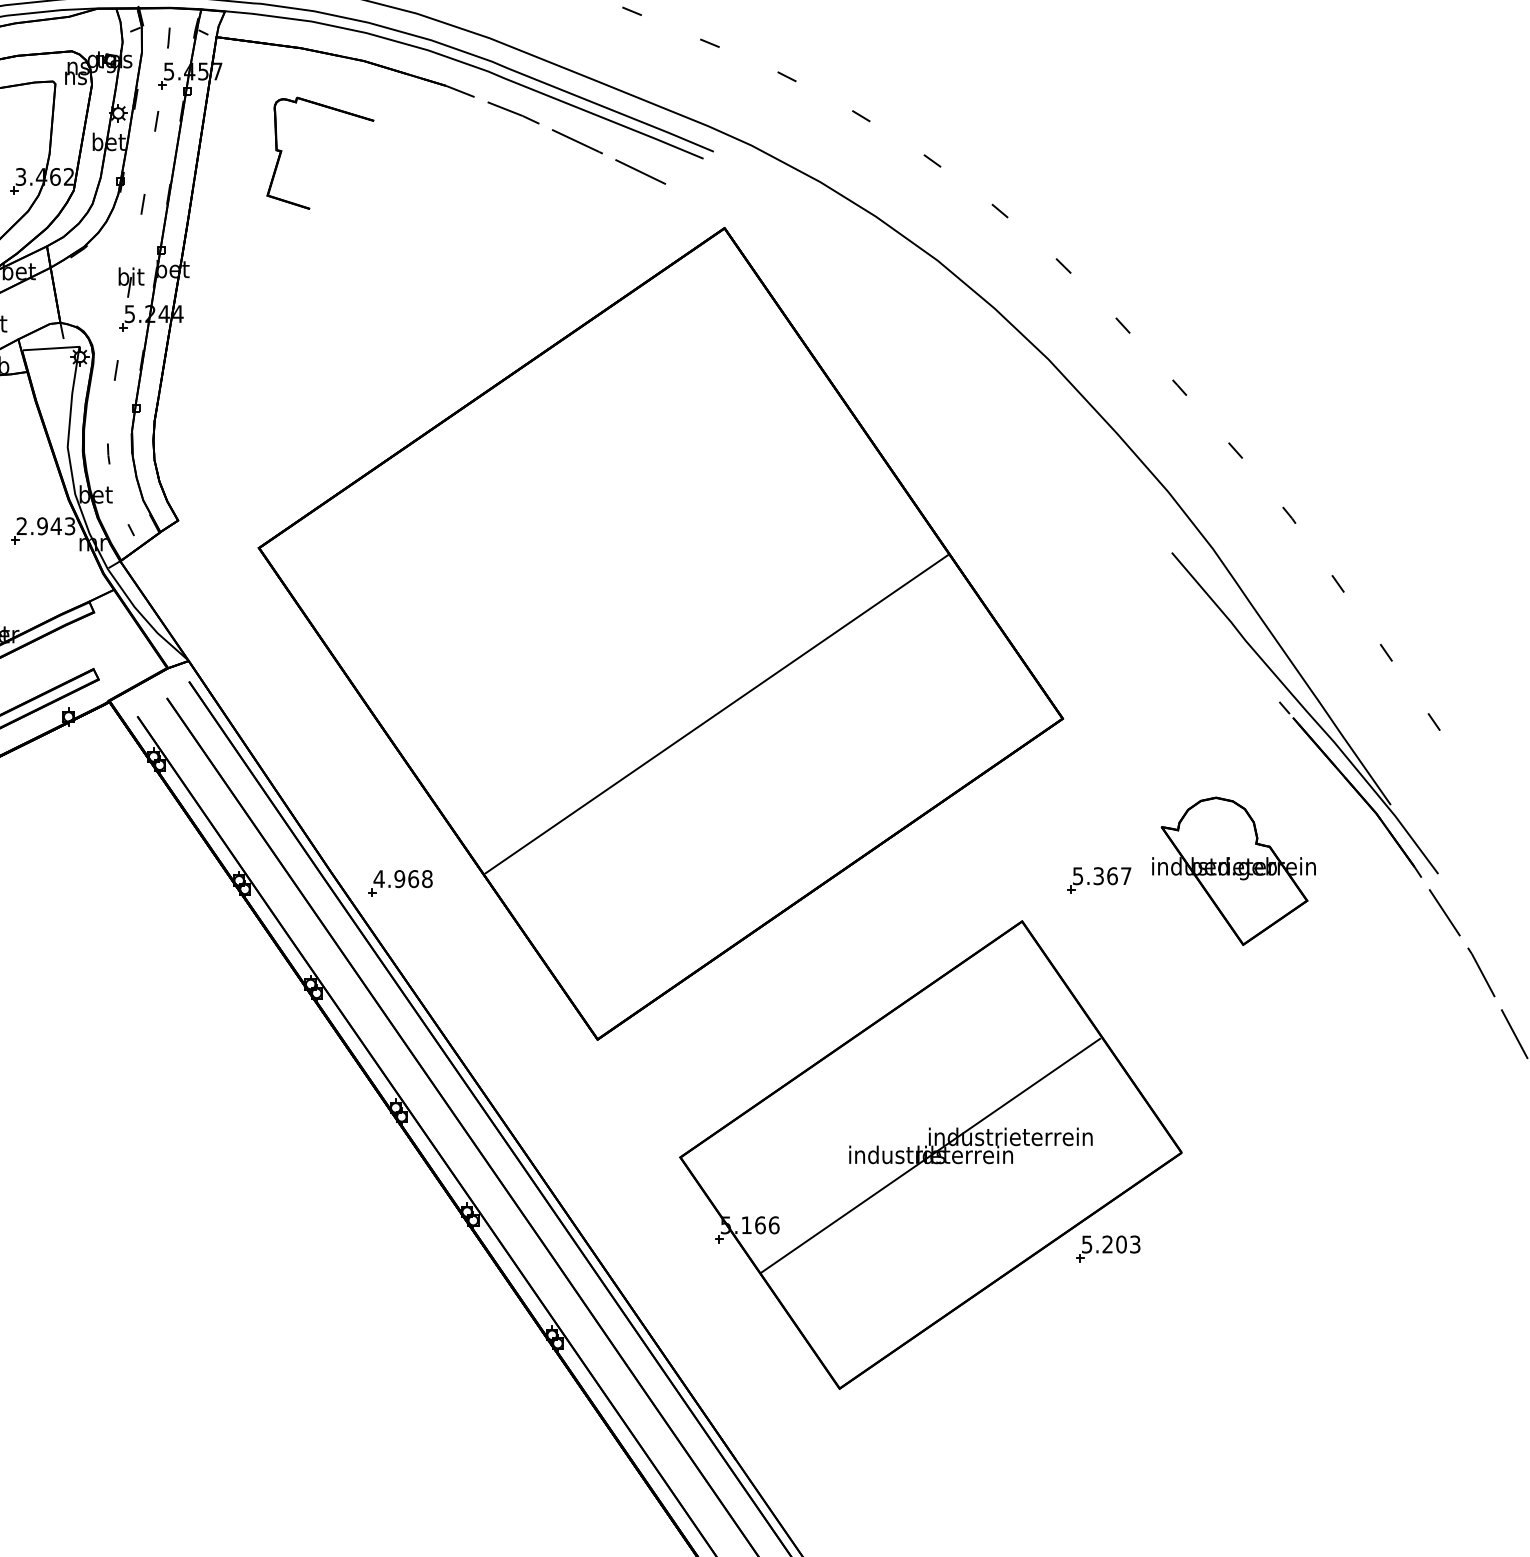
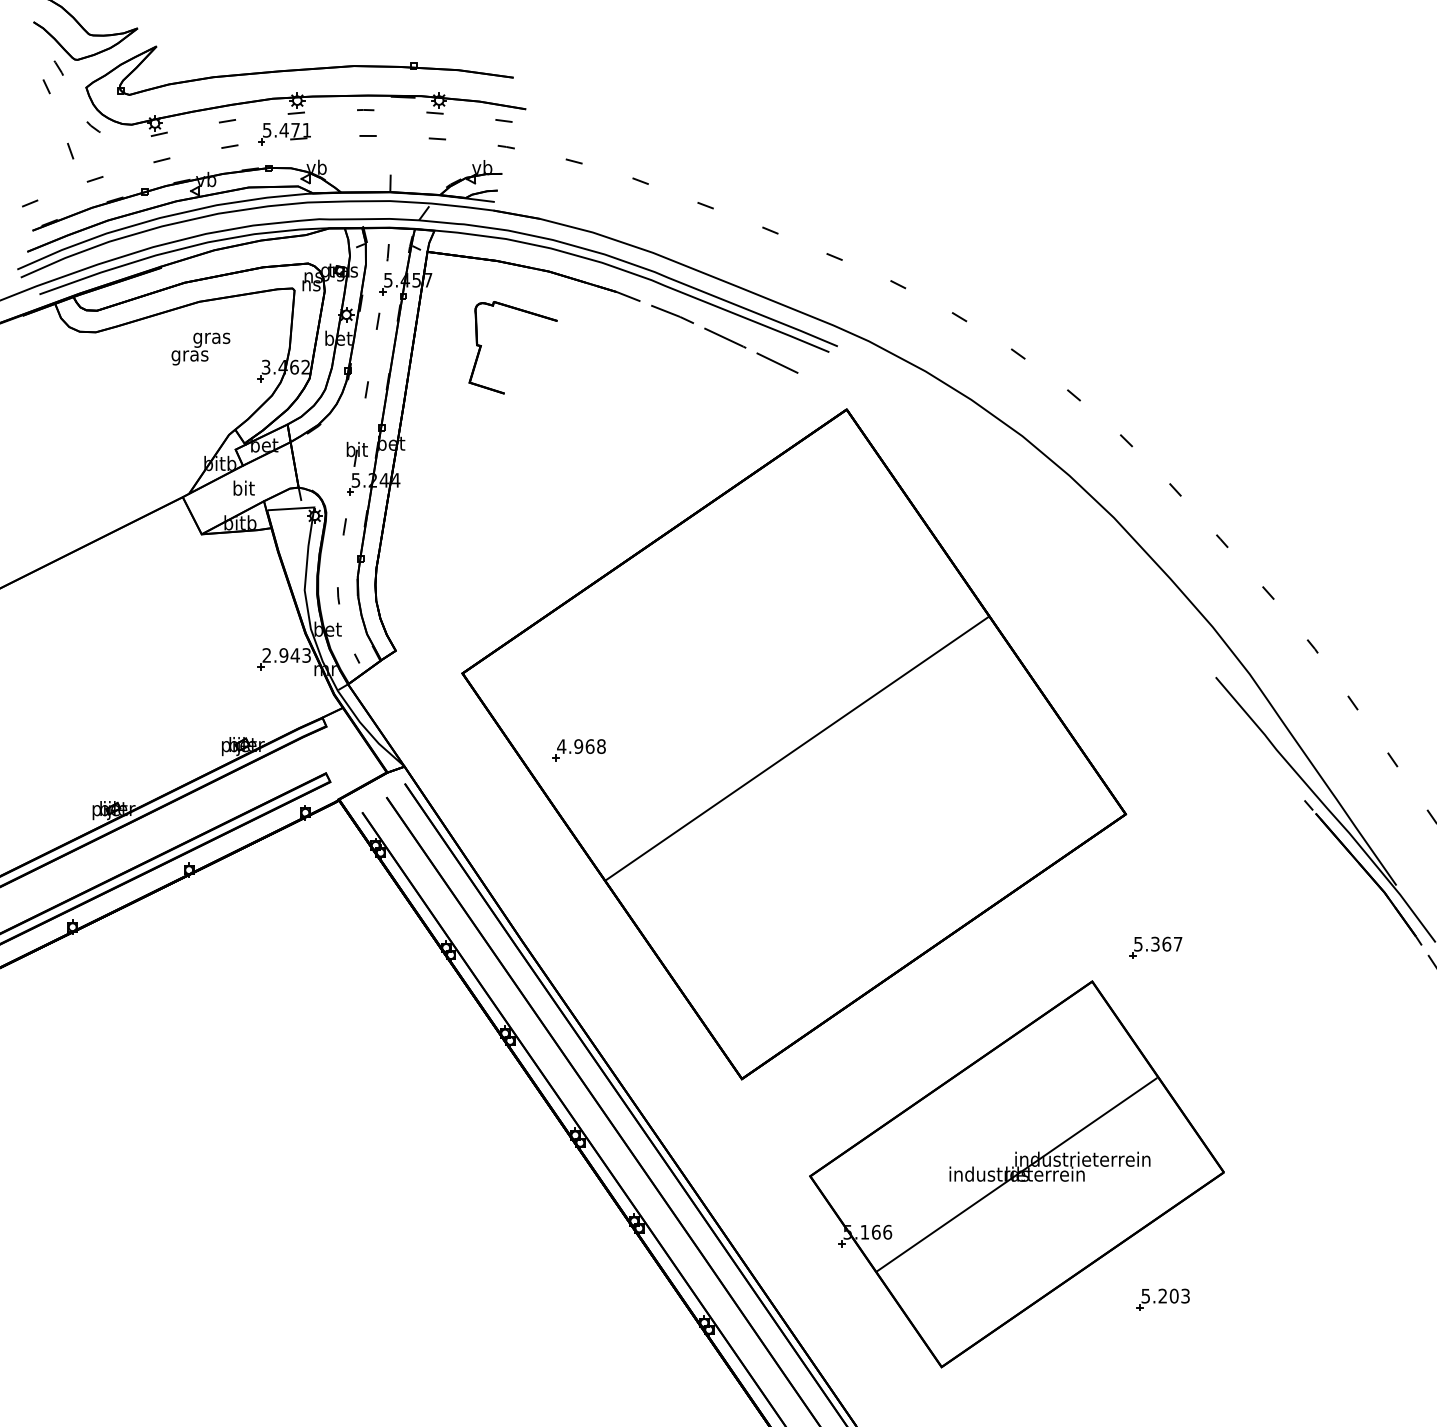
line: (717, 714) -> (797, 748), moved
part: (1233, 871) -> (1266, 940), removed
part: (399, 883) -> (578, 750), moved
part: (1107, 1248) -> (1162, 1299), moved

